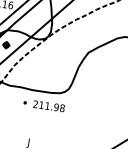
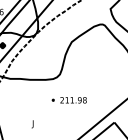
part: (43, 105) -> (68, 100), moved

